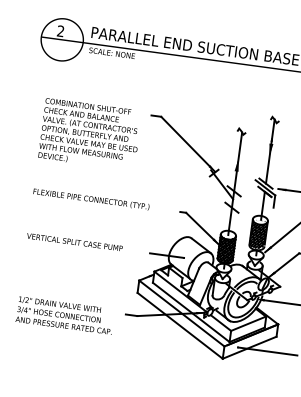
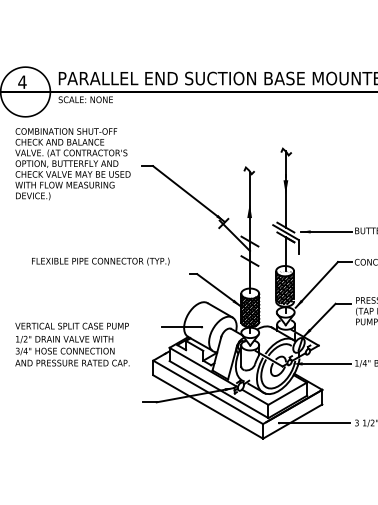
text: (60, 30) -> (22, 81), 2 -> 4
text: (89, 134) -> (72, 164), moved
text: (91, 199) -> (100, 261), moved
text: (65, 315) -> (72, 350), moved

